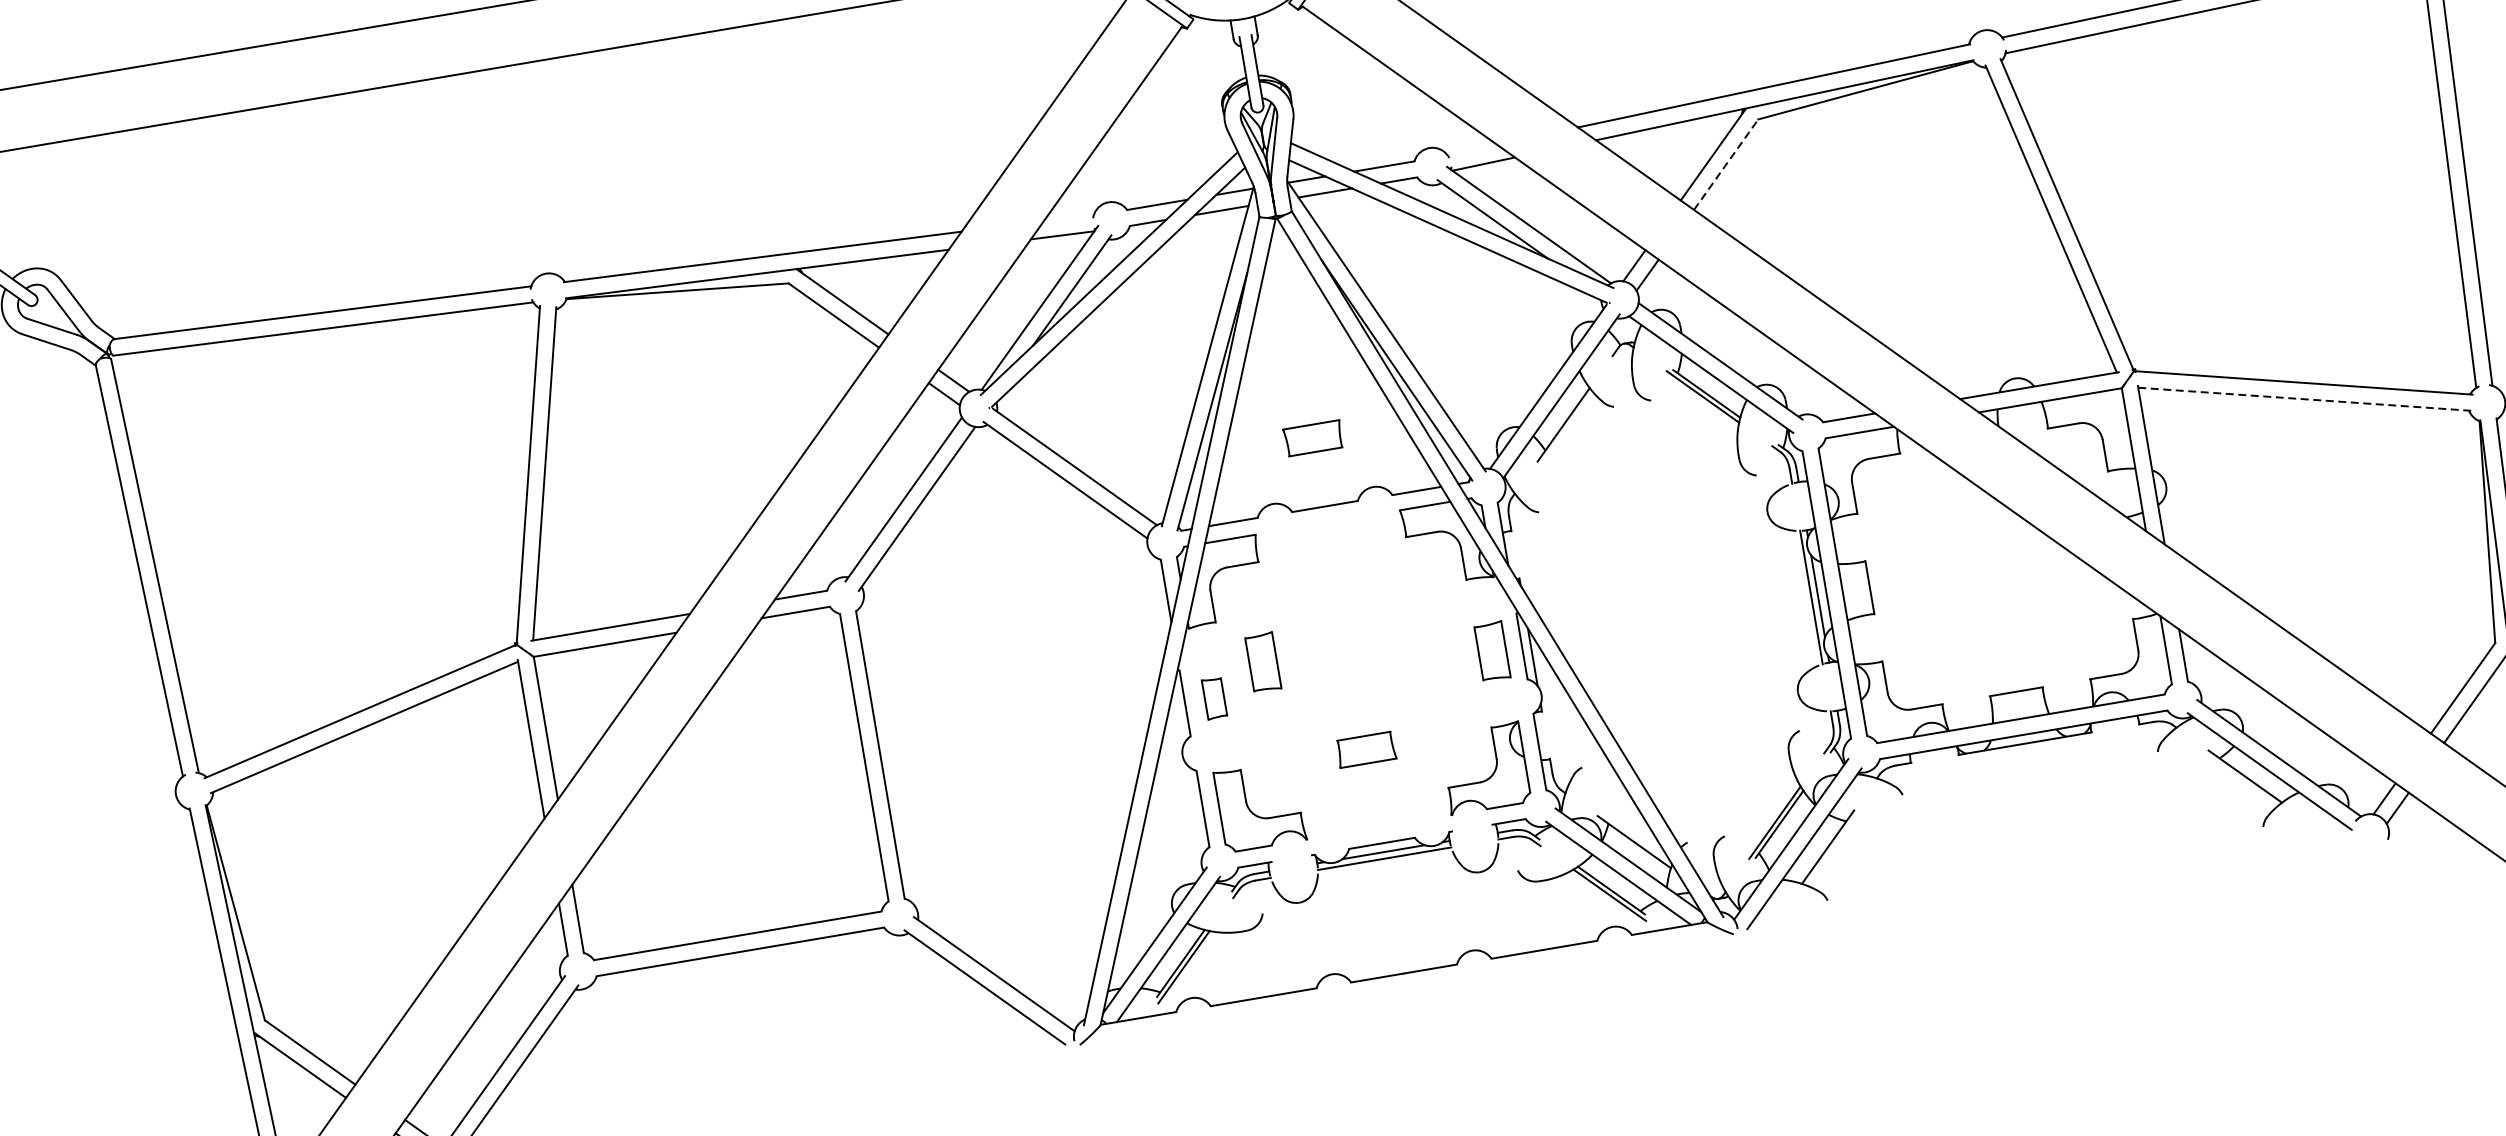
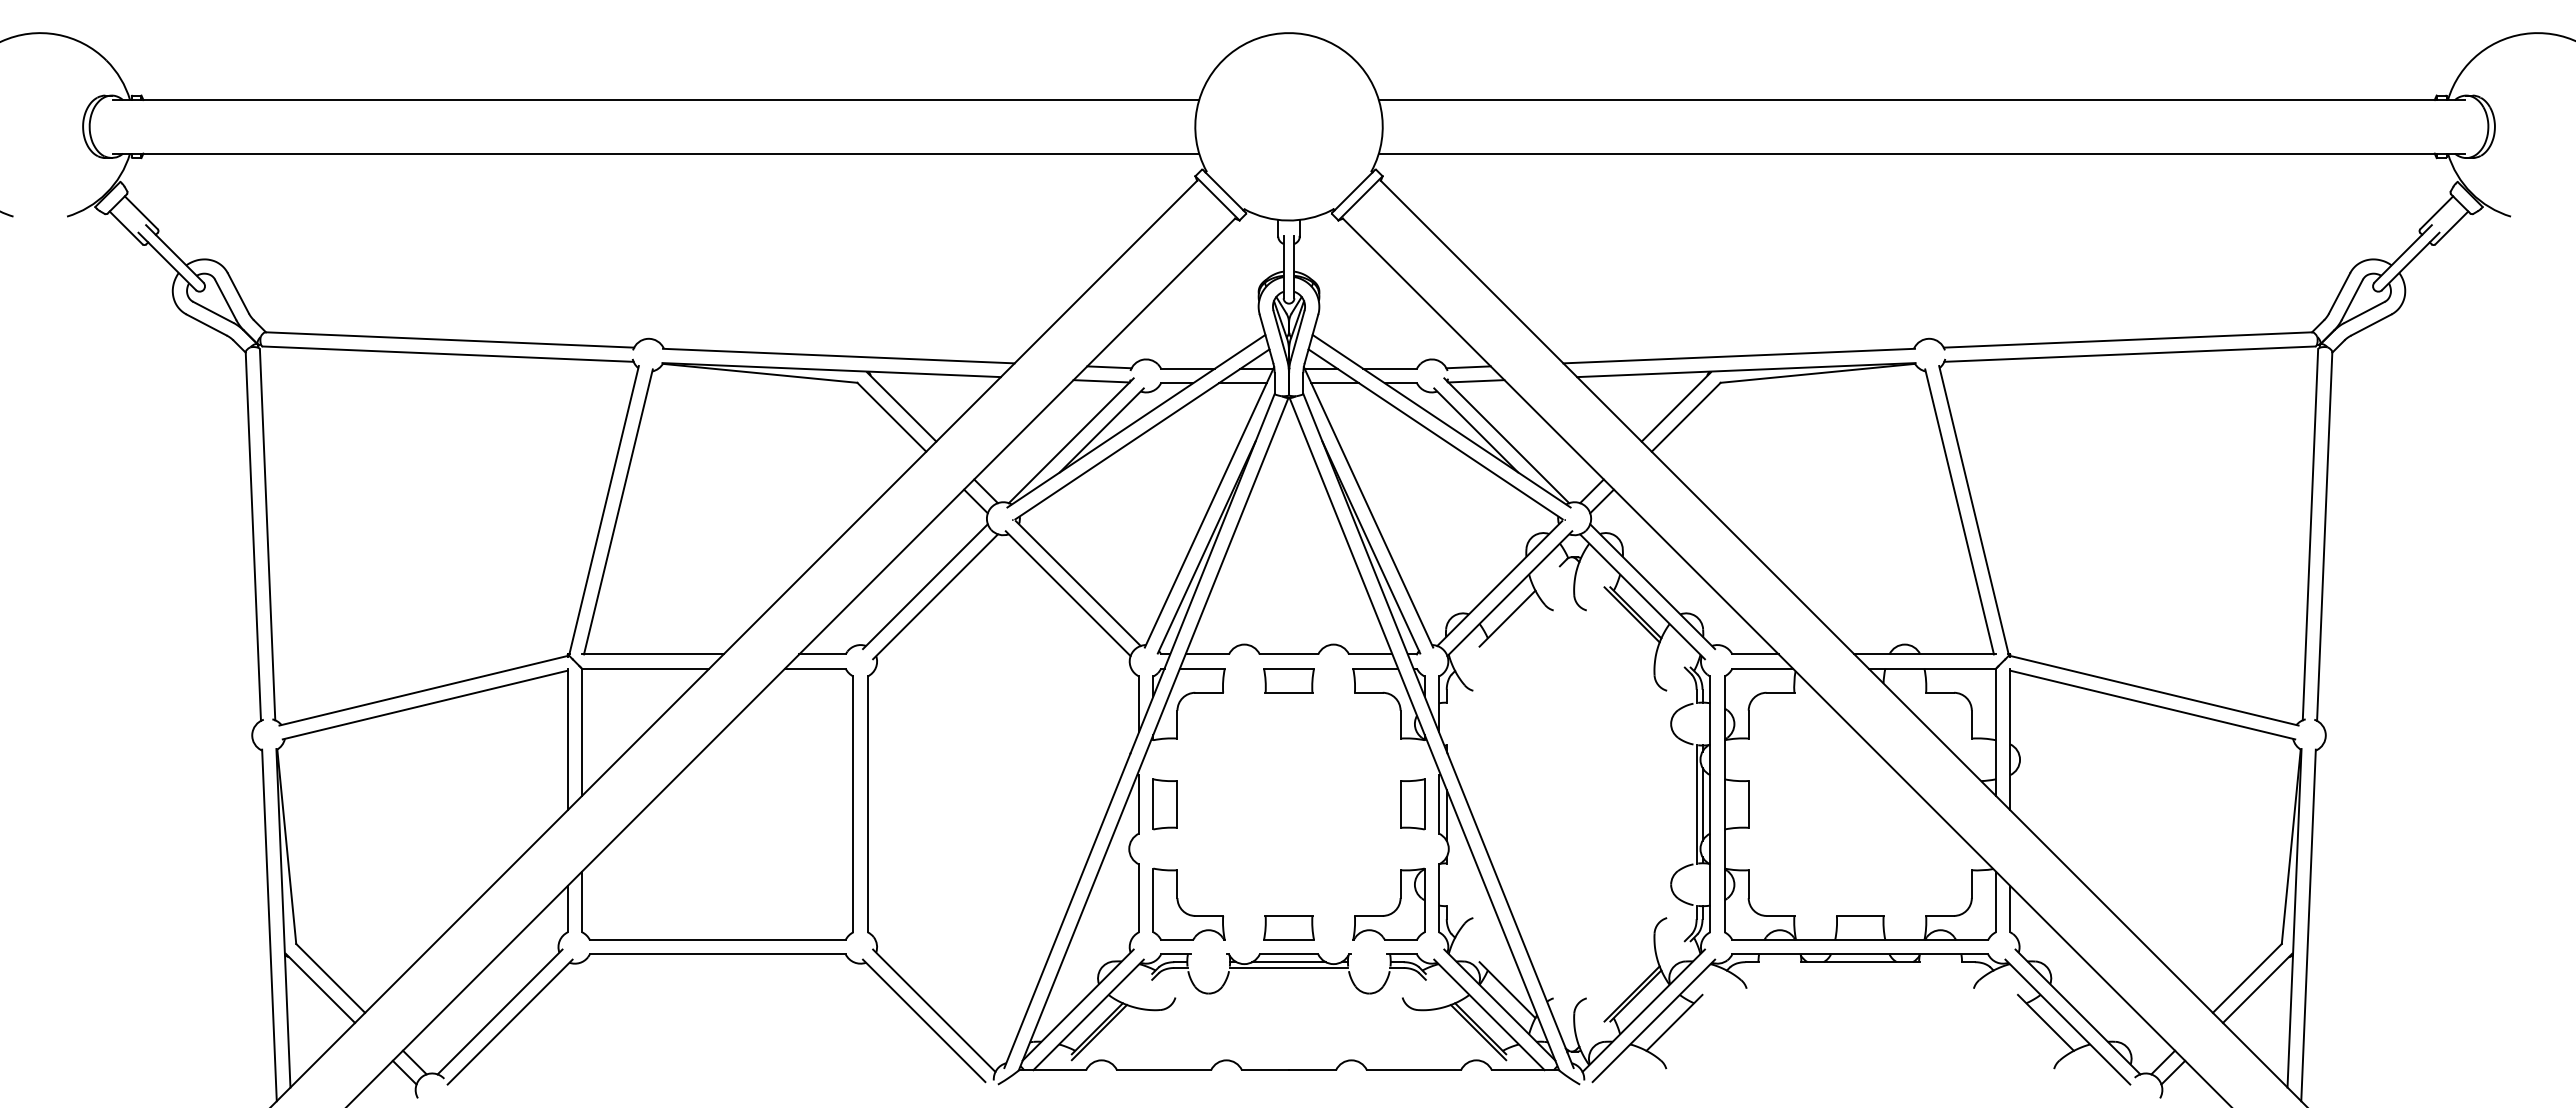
line: (1472, 150) -> (1468, 367), added
line: (1726, 164) -> (1686, 417), dashed -> solid
line: (1068, 218) -> (1109, 367), added
line: (2304, 399) -> (2152, 705), dashed -> solid
part: (1312, 438) -> (1288, 680), moved
part: (1263, 662) -> (1212, 780), removed
part: (1213, 698) -> (1164, 804), size x1.43
part: (1365, 749) -> (1288, 927), moved

